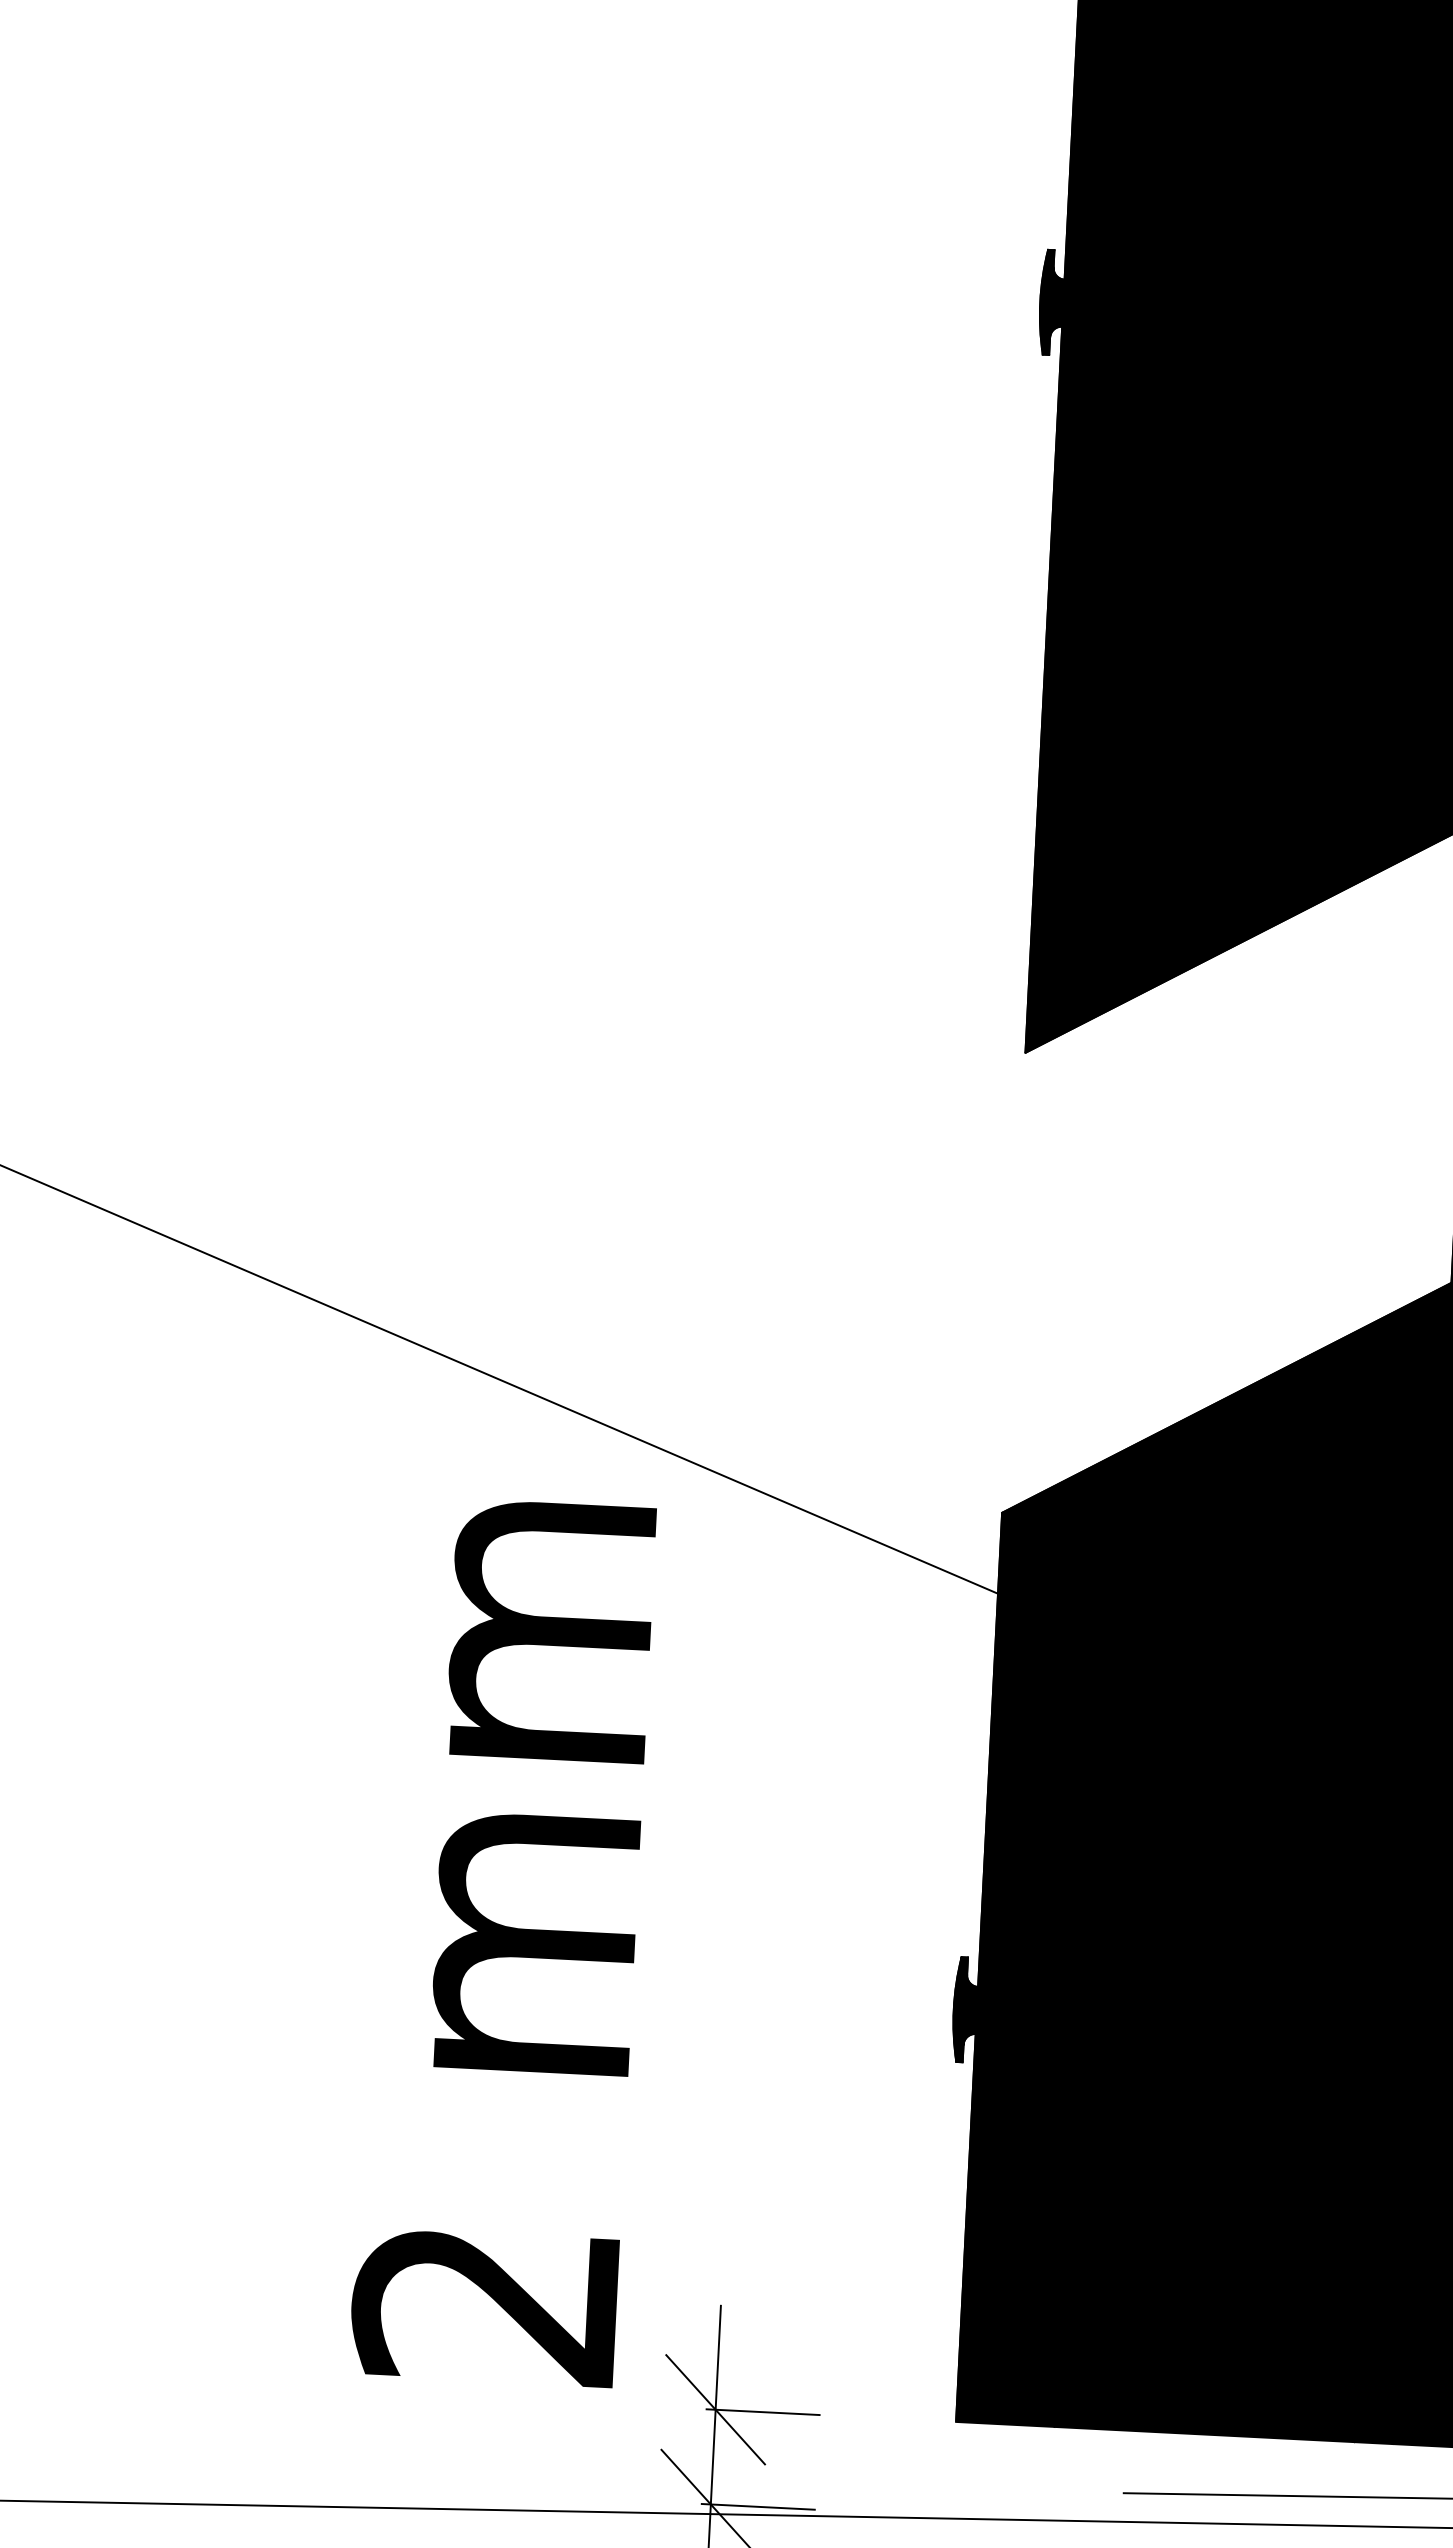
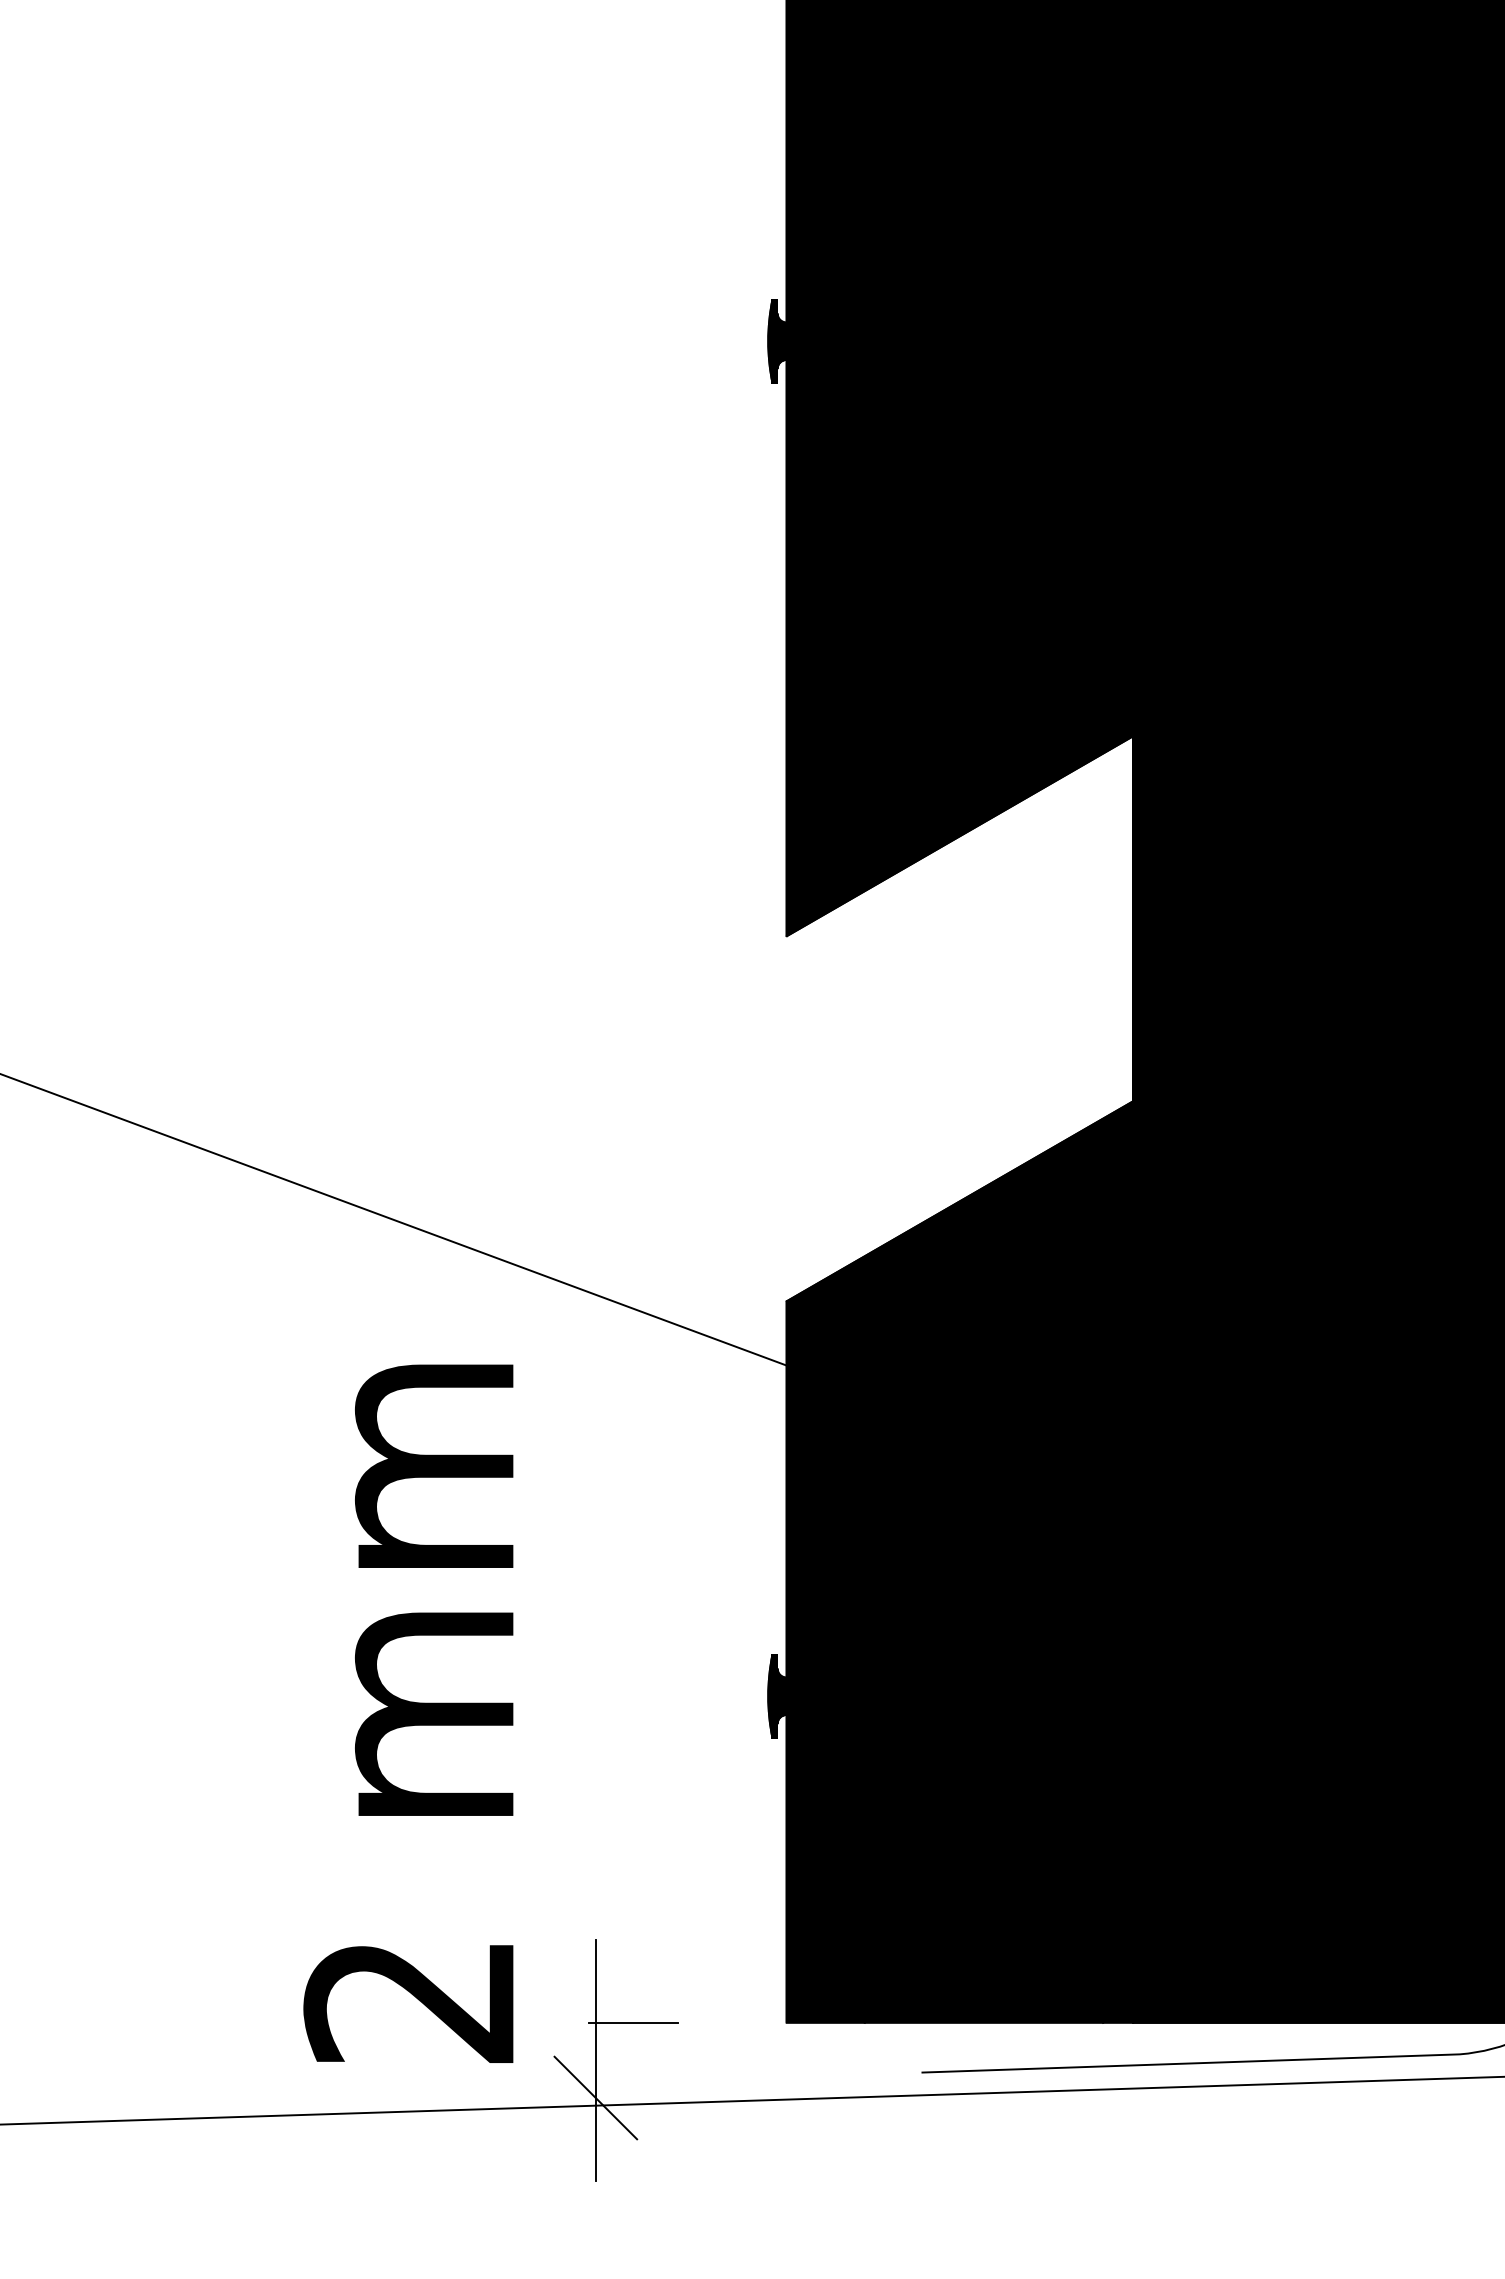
text: (502, 1941) -> (408, 1713), moved
line: (715, 2409) -> (595, 2022), removed
line: (758, 2507) -> (633, 2098), removed

